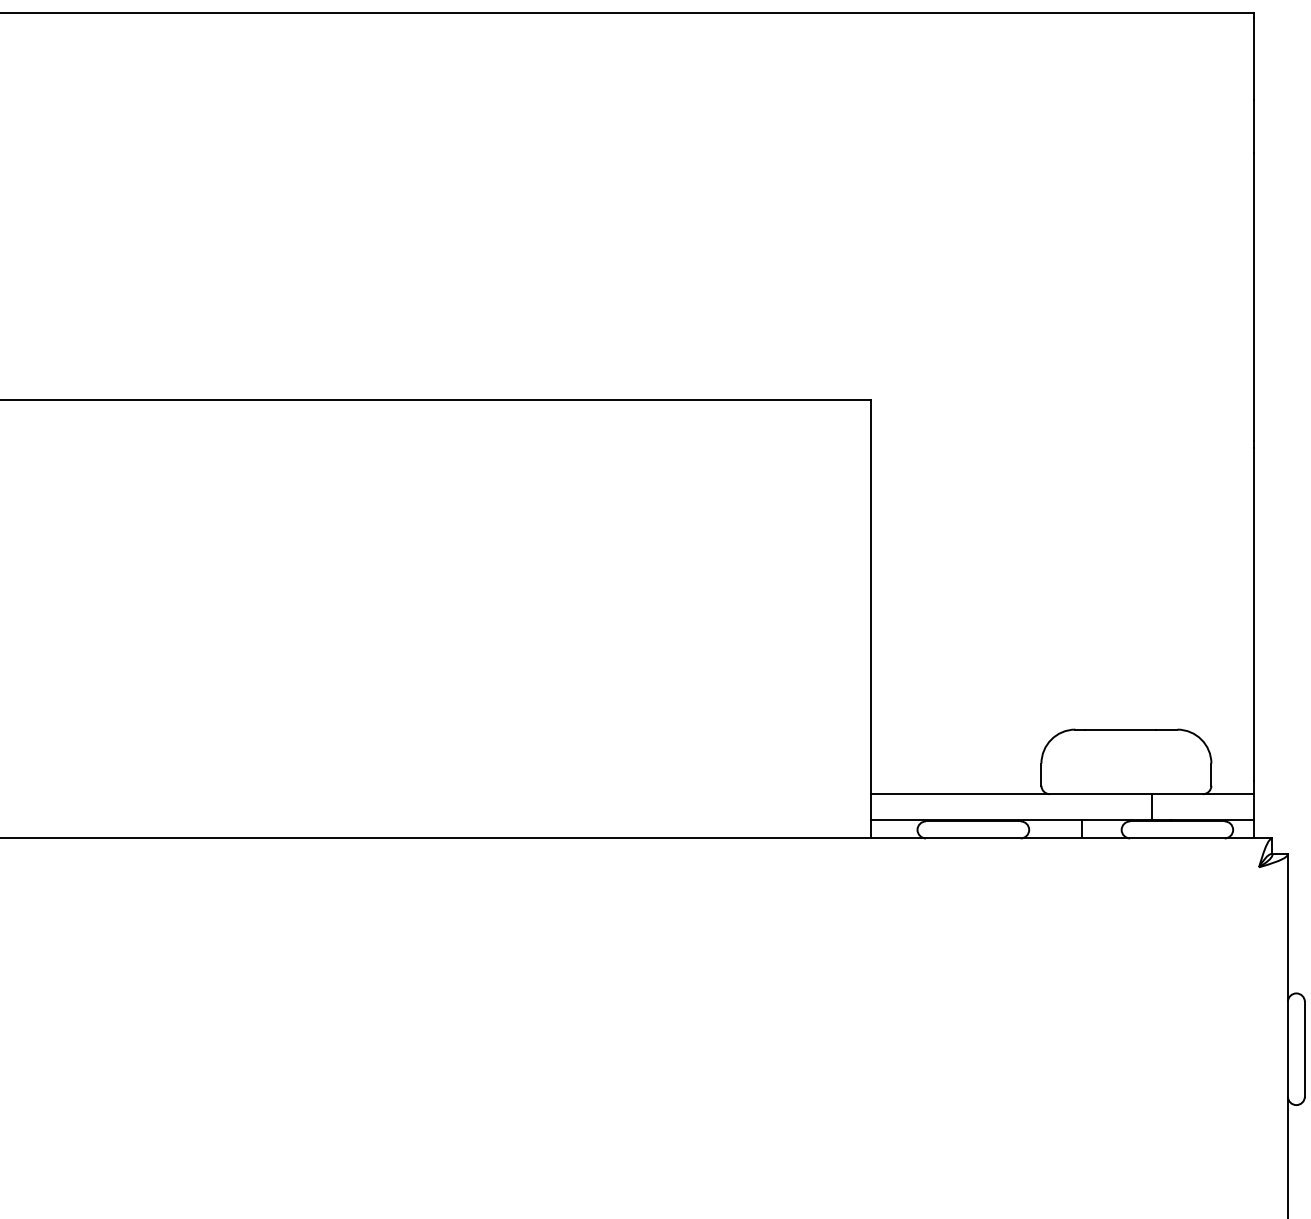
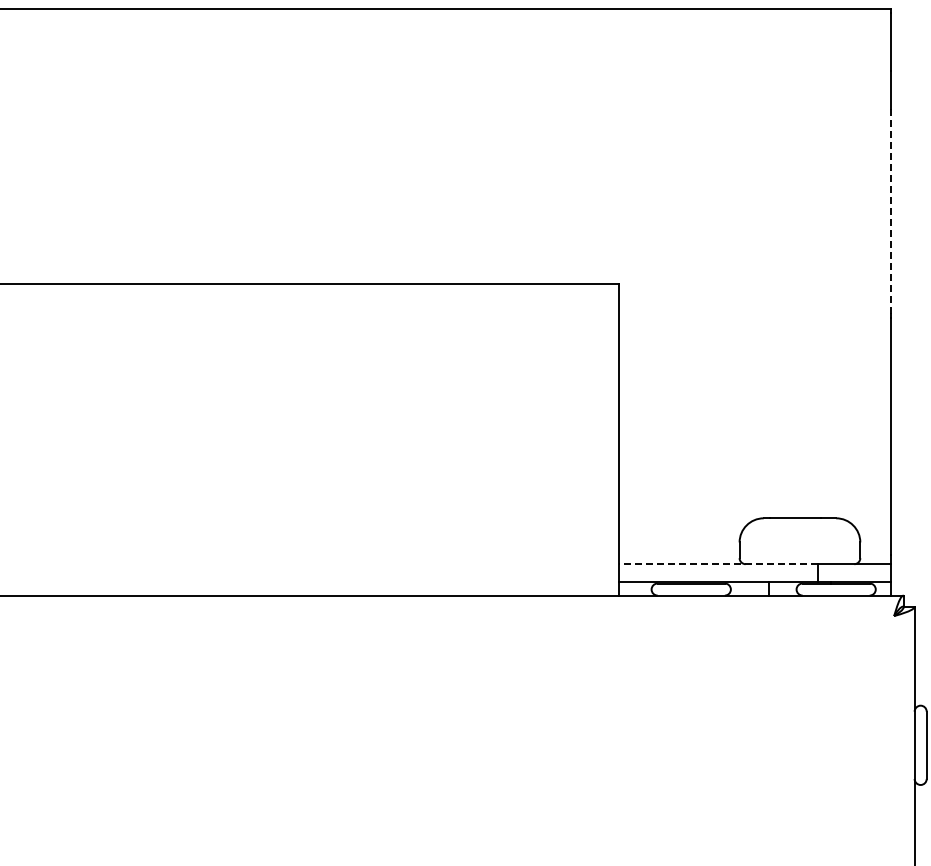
line: (1253, 297) -> (890, 211), solid -> dashed
line: (1011, 794) -> (718, 564), solid -> dashed

